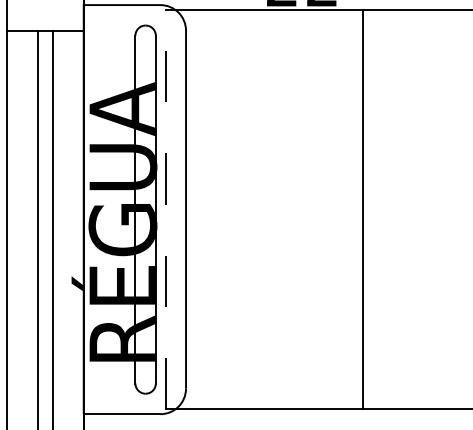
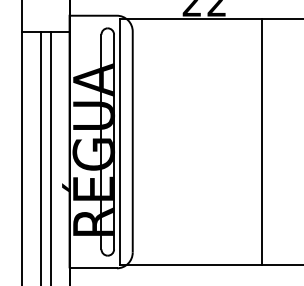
line: (166, 208) -> (120, 141), dashed -> solid
line: (363, 208) -> (262, 141), moved

